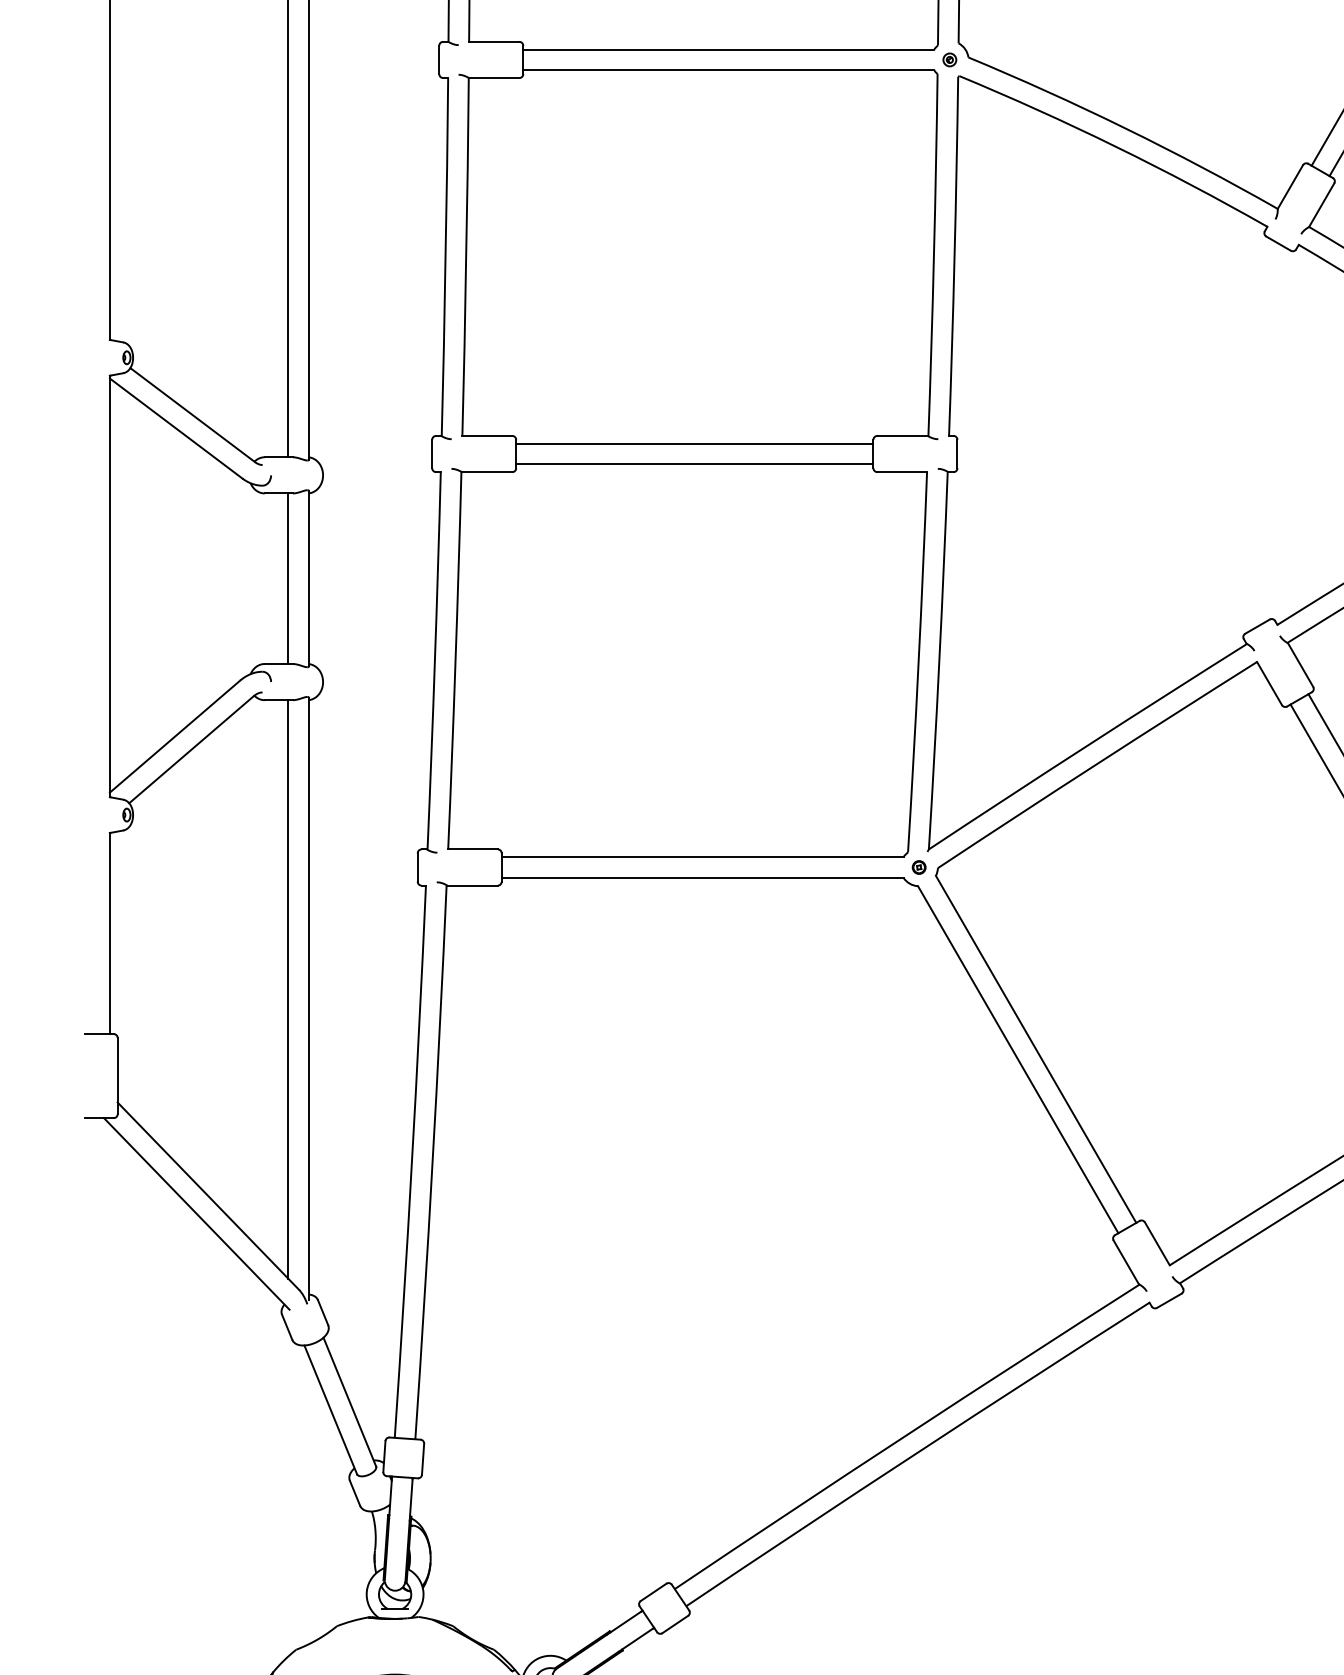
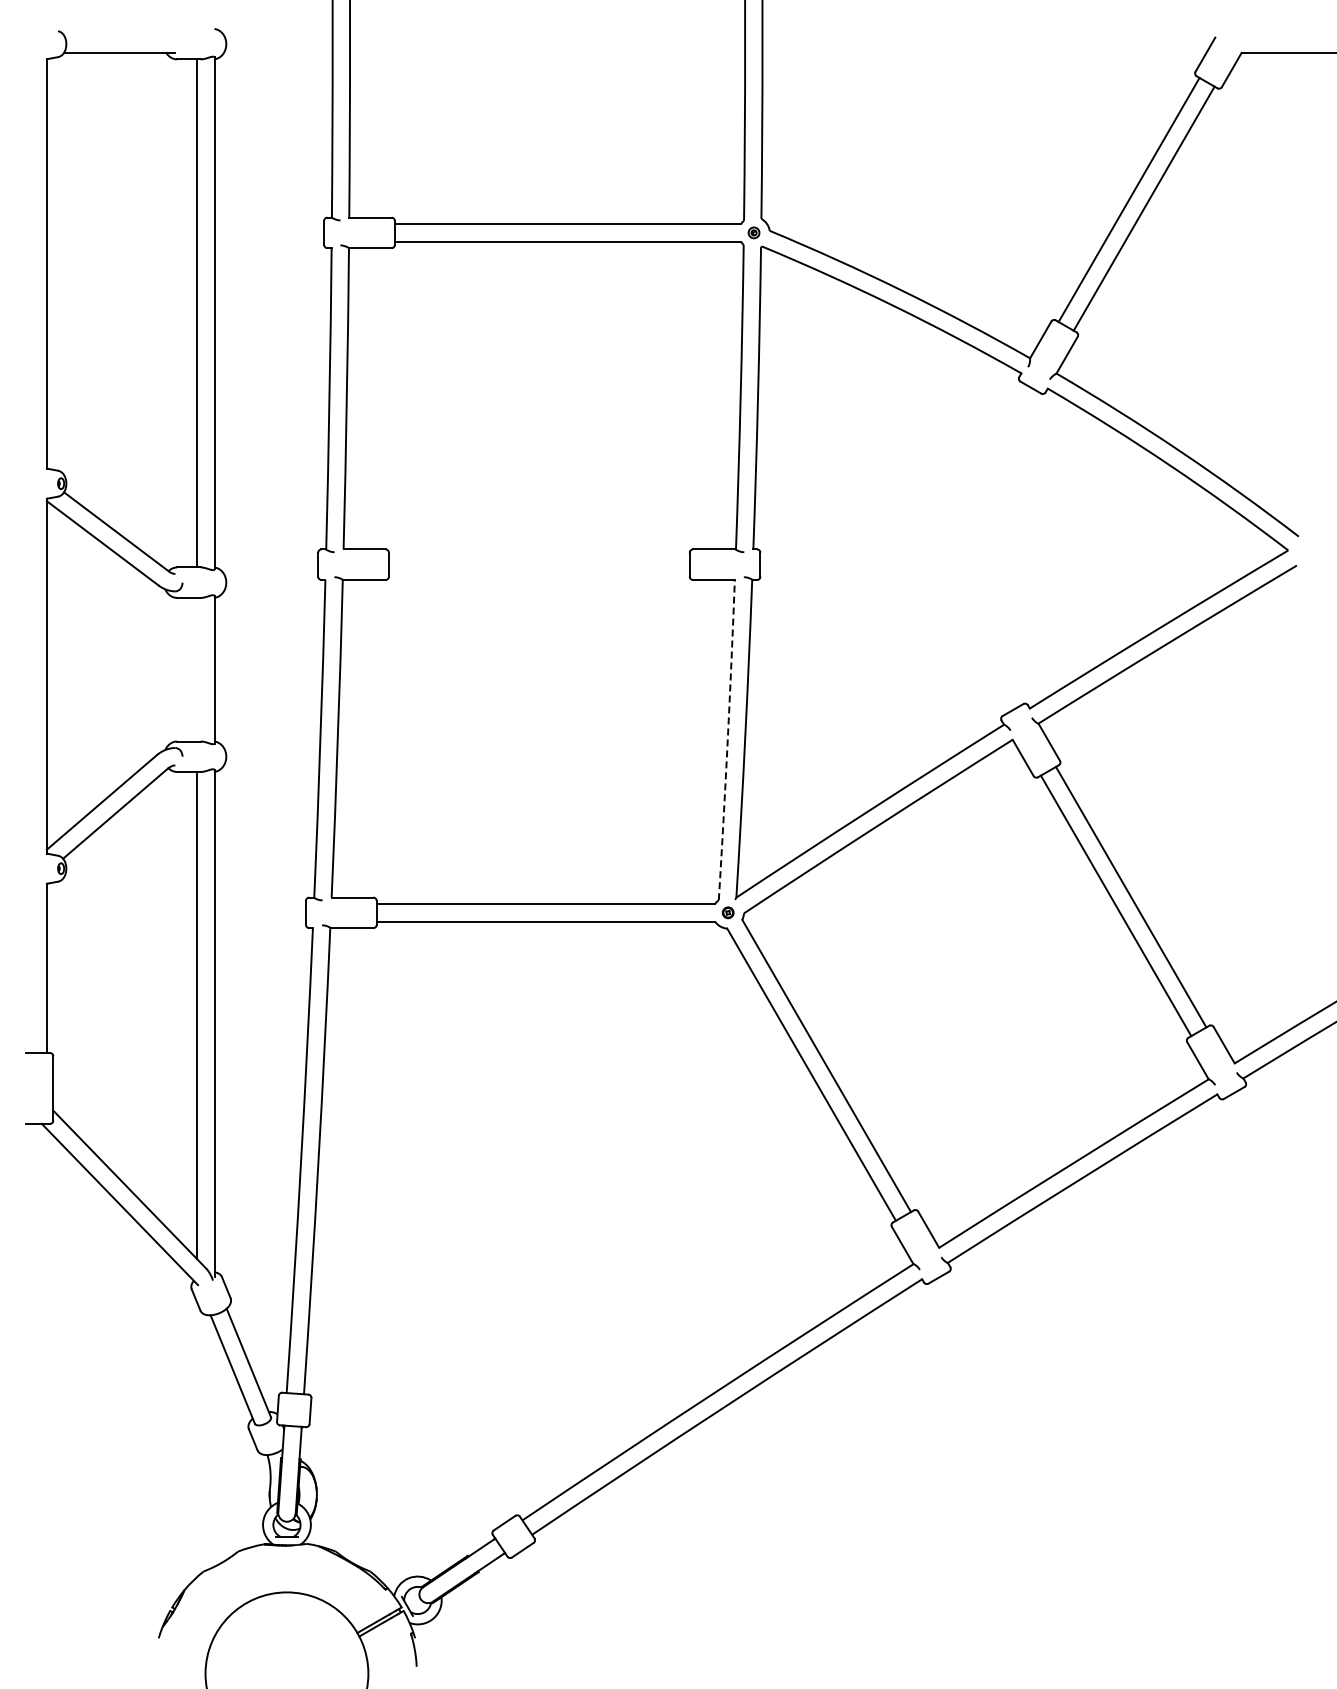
line: (693, 444) -> (538, 556), removed
line: (693, 464) -> (538, 573), removed
line: (288, 578) -> (197, 669), removed
arc: (918, 662) -> (727, 740), solid -> dashed

